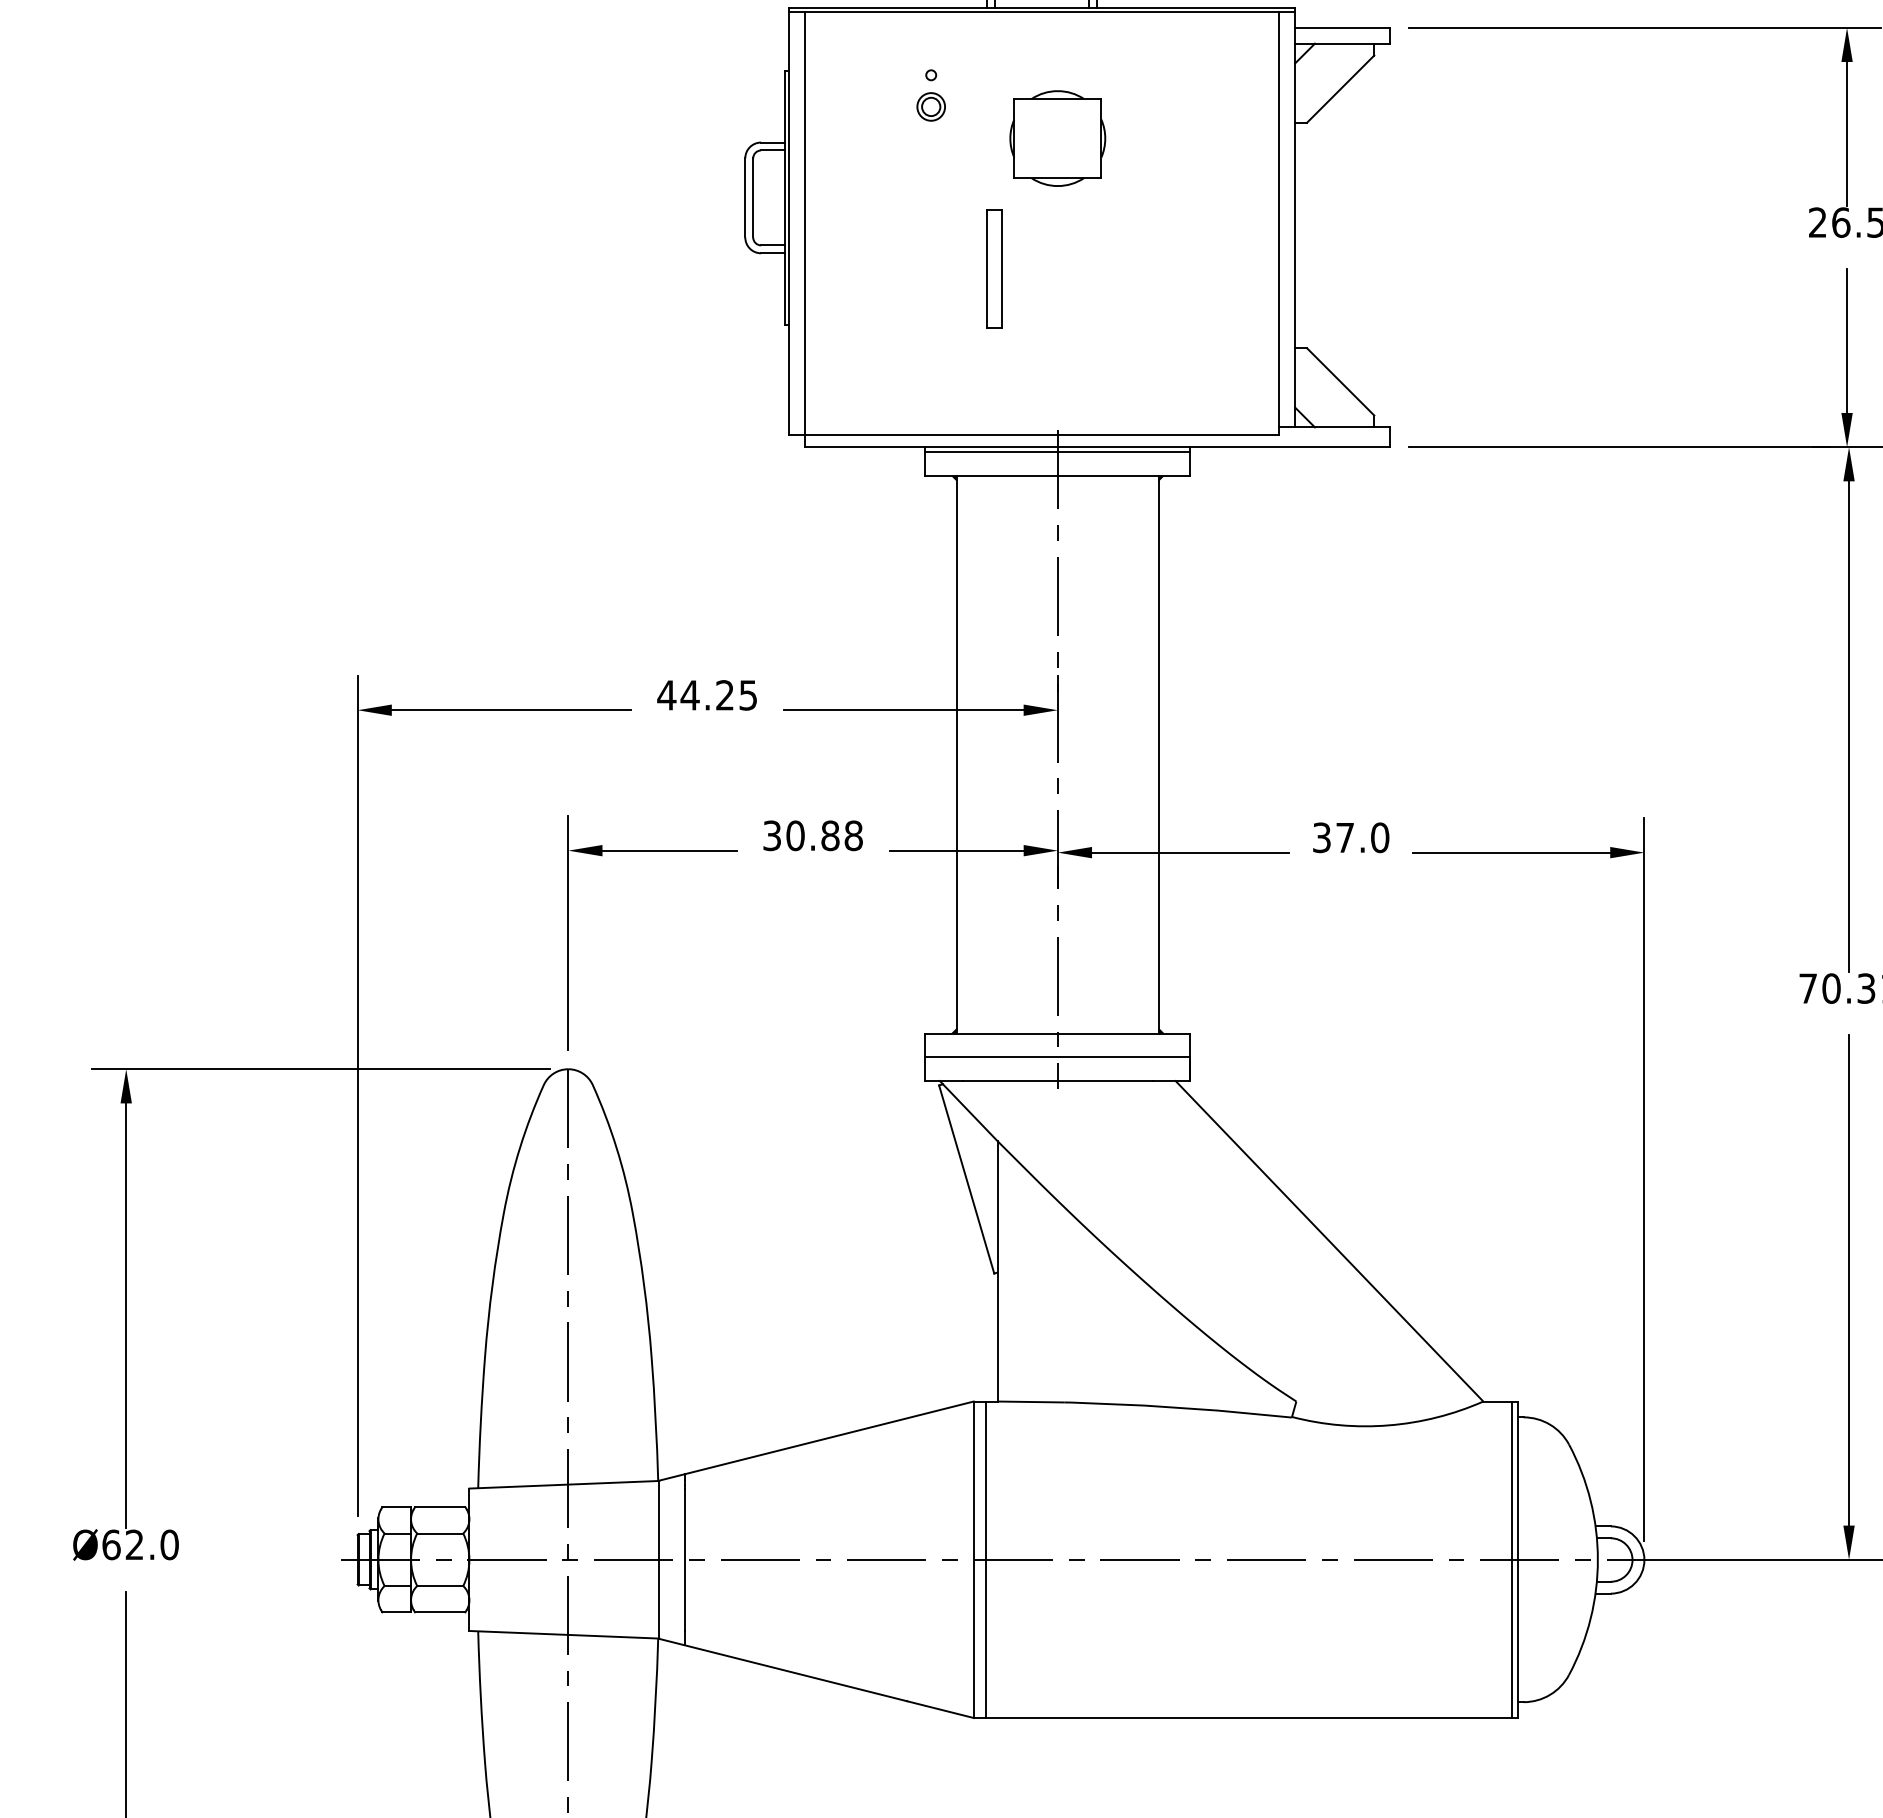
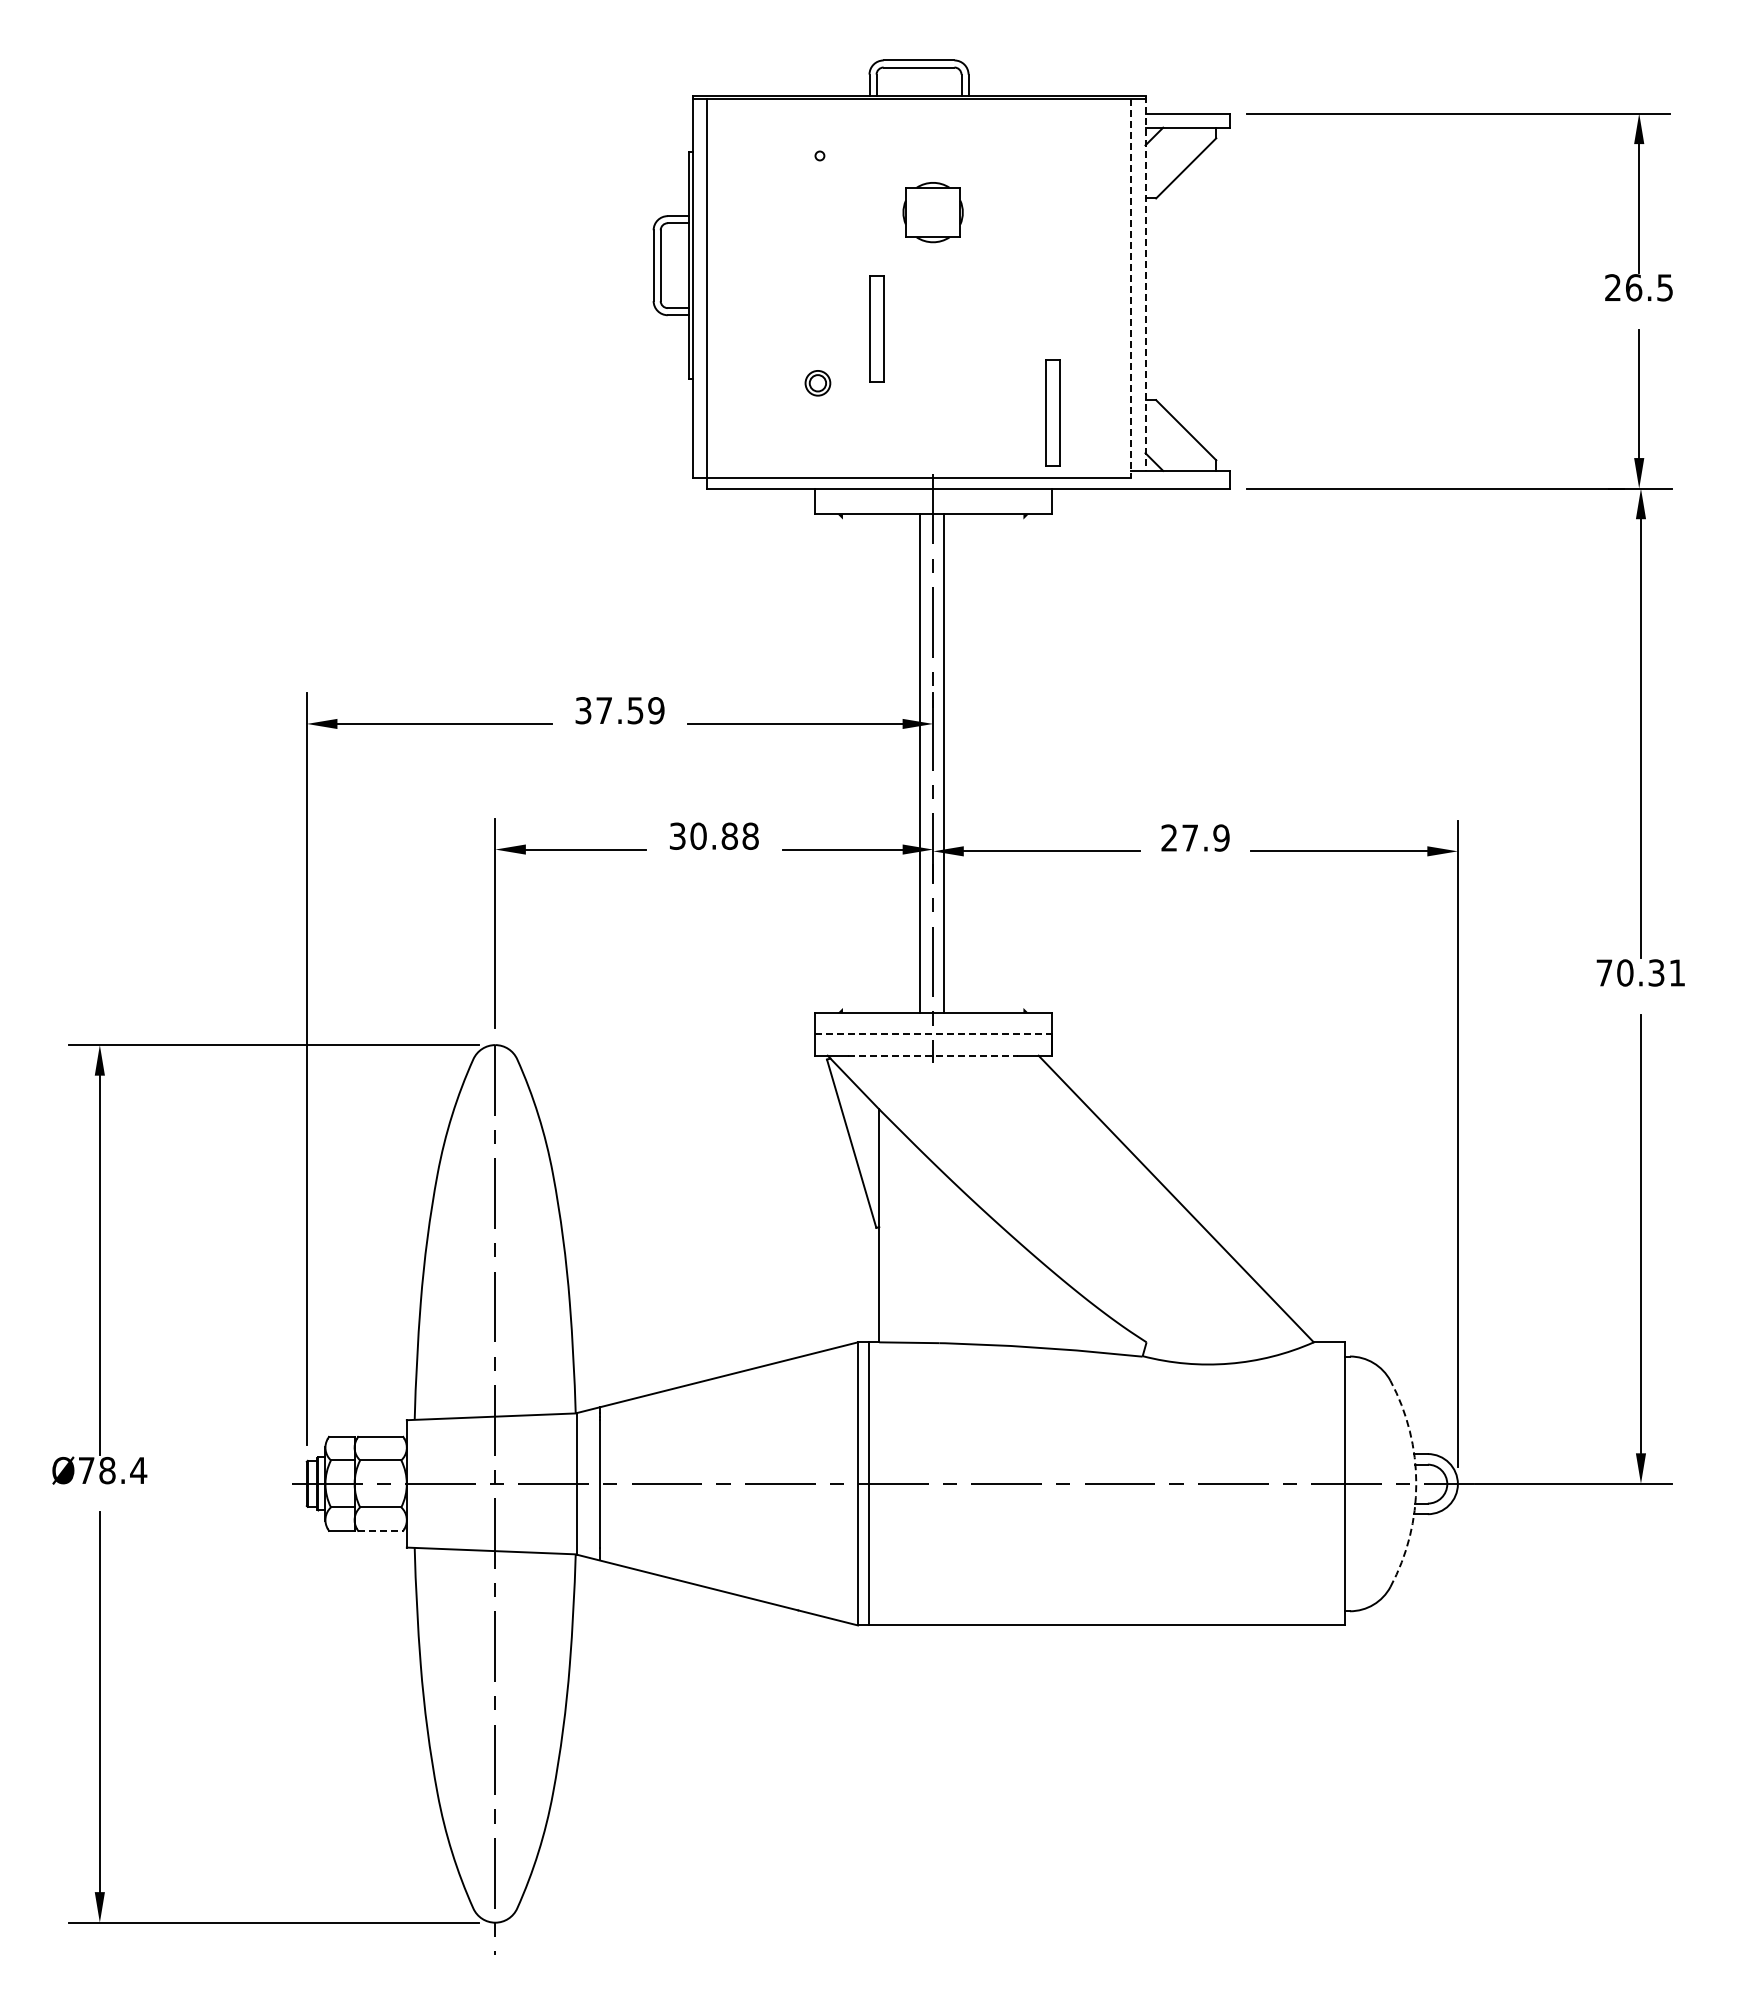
part: (930, 107) -> (817, 383), moved
part: (1057, 138) -> (932, 212), size x0.7
line: (1295, 217) -> (1145, 283), solid -> dashed
line: (1279, 224) -> (1131, 289), solid -> dashed
part: (1191, 362) -> (1052, 412), added
line: (1057, 452) -> (932, 493), removed
text: (707, 695) -> (619, 710), 44.25 -> 37.59
line: (956, 754) -> (919, 763), moved
line: (1158, 754) -> (944, 763), moved
text: (1351, 837) -> (1195, 837), 37.0 -> 27.9
line: (1058, 1057) -> (933, 1034), solid -> dashed
line: (1058, 1080) -> (933, 1055), solid -> dashed
text: (140, 1544) -> (112, 1470), Ø62.0 -> Ø78.4
line: (1512, 1559) -> (1339, 1483), removed
arc: (1598, 1559) -> (1416, 1483), solid -> dashed
line: (439, 1611) -> (380, 1530), solid -> dashed

